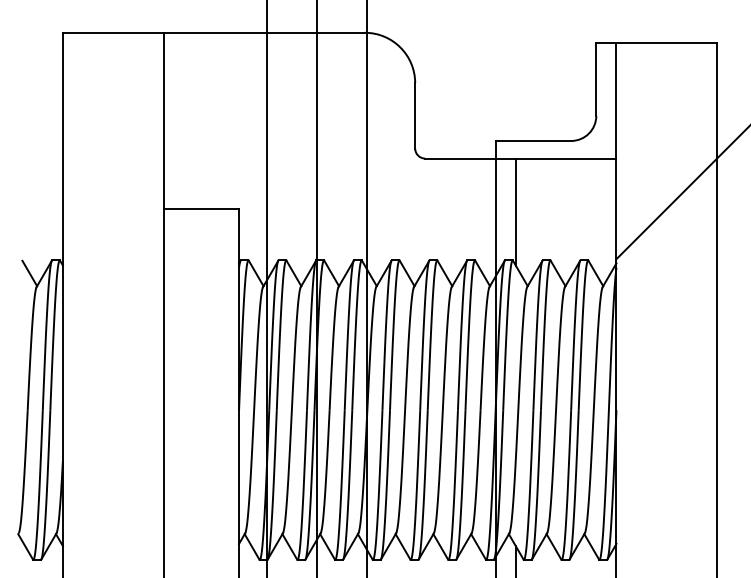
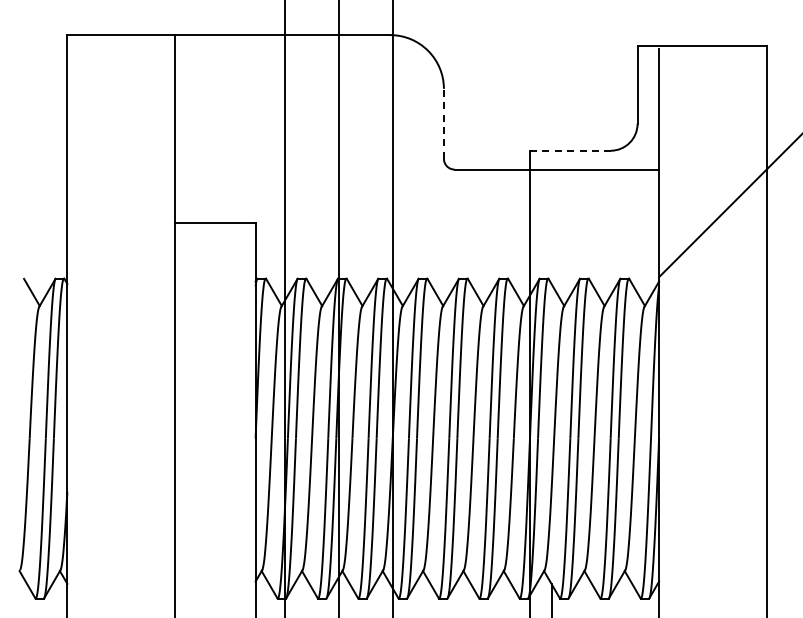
line: (414, 115) -> (443, 123), solid -> dashed
line: (533, 140) -> (570, 150), solid -> dashed
line: (515, 211) -> (551, 226), removed

